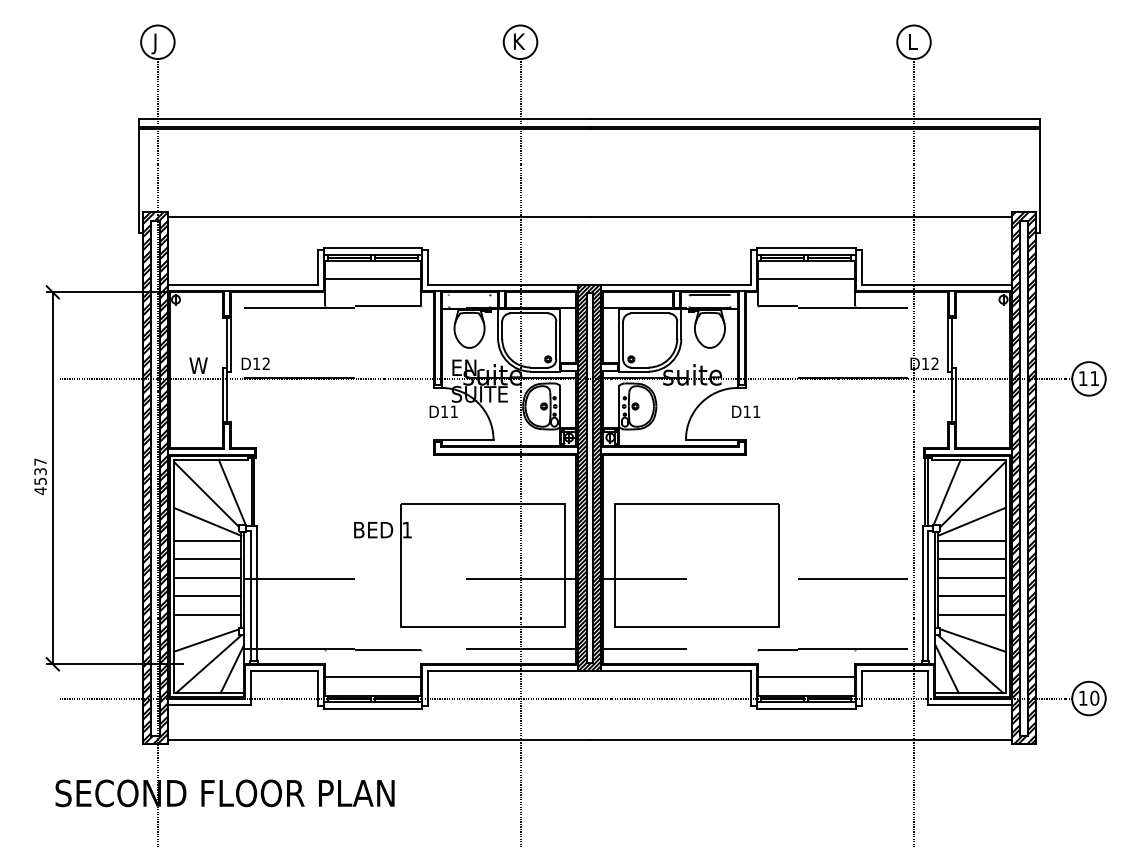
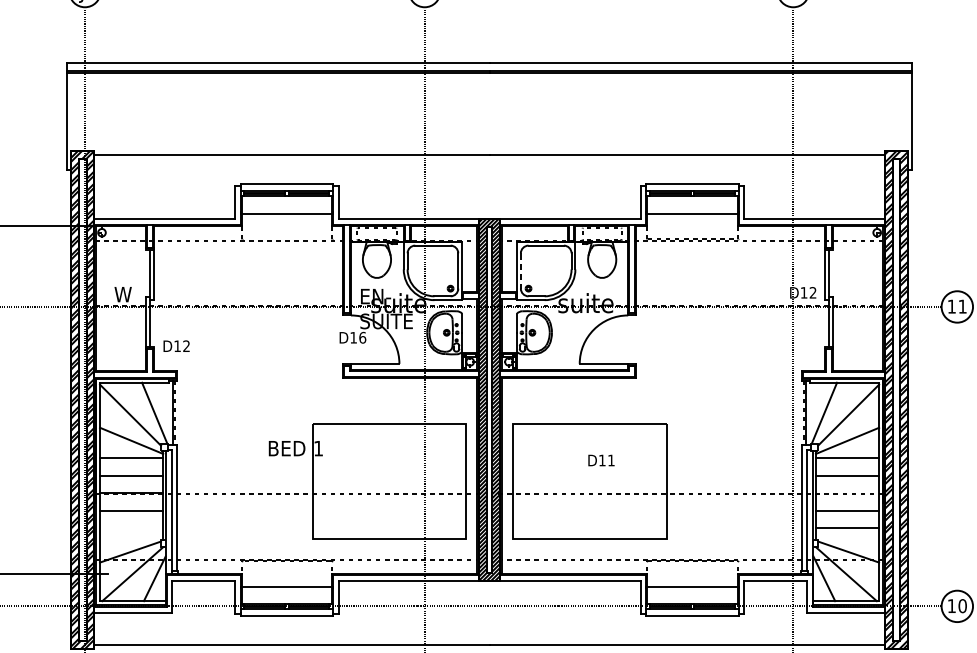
line: (372, 306) -> (286, 239), removed
line: (623, 340) -> (521, 270), solid -> dashed
text: (255, 363) -> (176, 345), moved
text: (454, 411) -> (362, 337), D11 -> D16
text: (746, 411) -> (601, 460), moved
line: (971, 577) -> (847, 492), removed
line: (207, 615) -> (131, 528), removed

